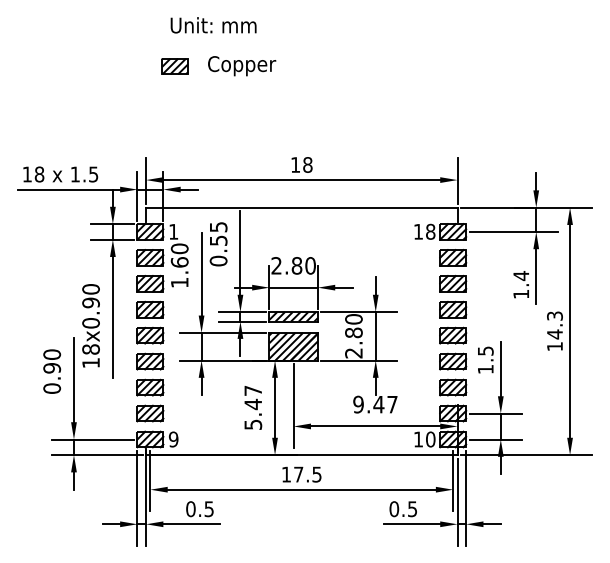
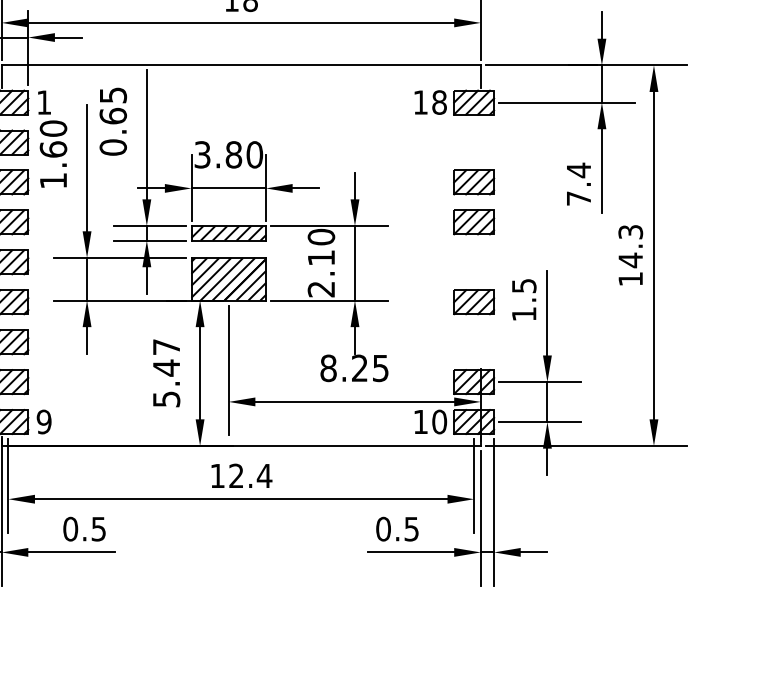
text: (218, 240) -> (113, 115), 0.55 -> 0.65
part: (453, 257) -> (474, 142), removed
text: (276, 265) -> (202, 154), 2.80 -> 3.80
text: (520, 293) -> (577, 197), 1.4 -> 7.4
text: (353, 332) -> (320, 257), 2.80 -> 2.10
part: (453, 335) -> (474, 261), removed
part: (453, 387) -> (474, 341), removed
text: (375, 404) -> (354, 368), 9.47 -> 8.25
text: (308, 474) -> (251, 475), 17.5 -> 12.4

